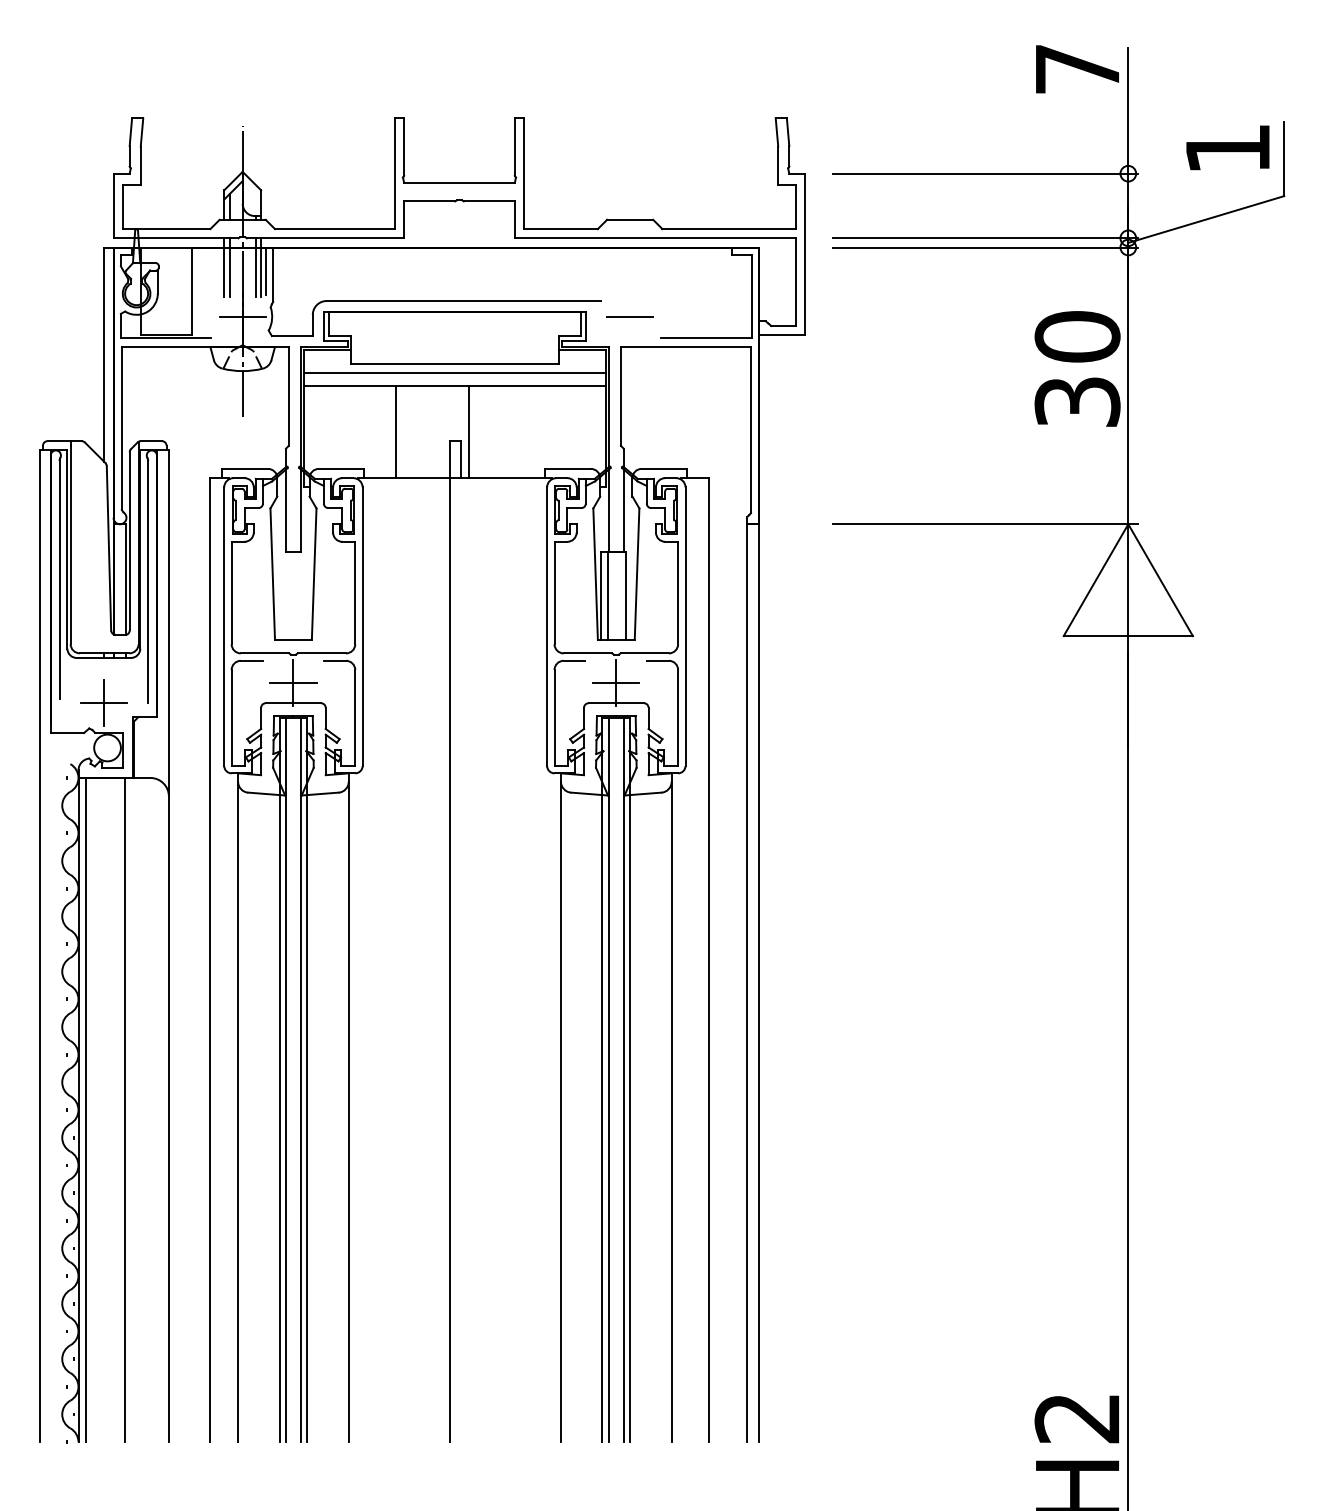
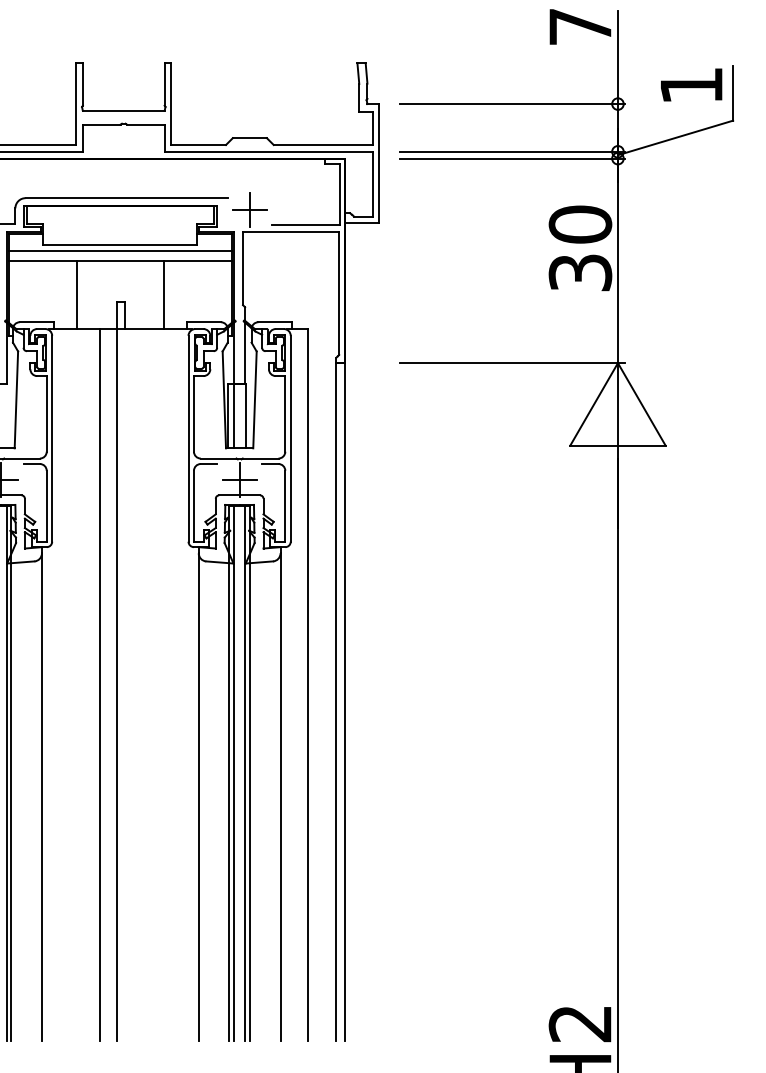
line: (630, 316) -> (250, 209), added
line: (468, 431) -> (163, 294), moved
line: (427, 960) -> (100, 685), added

